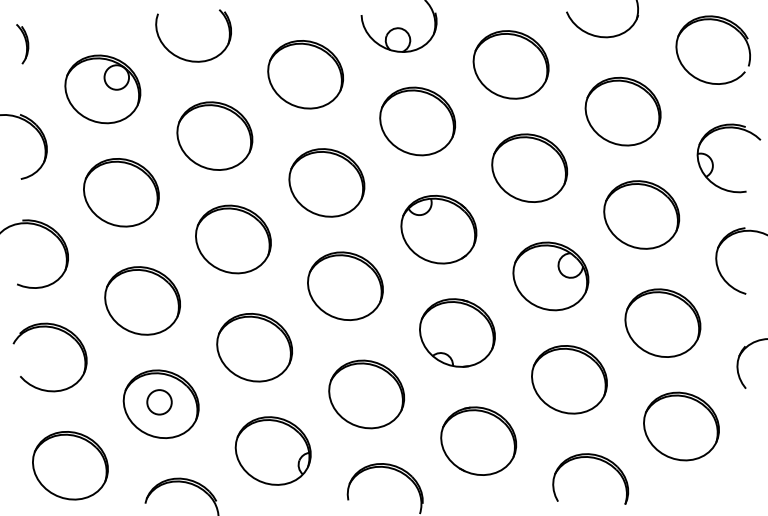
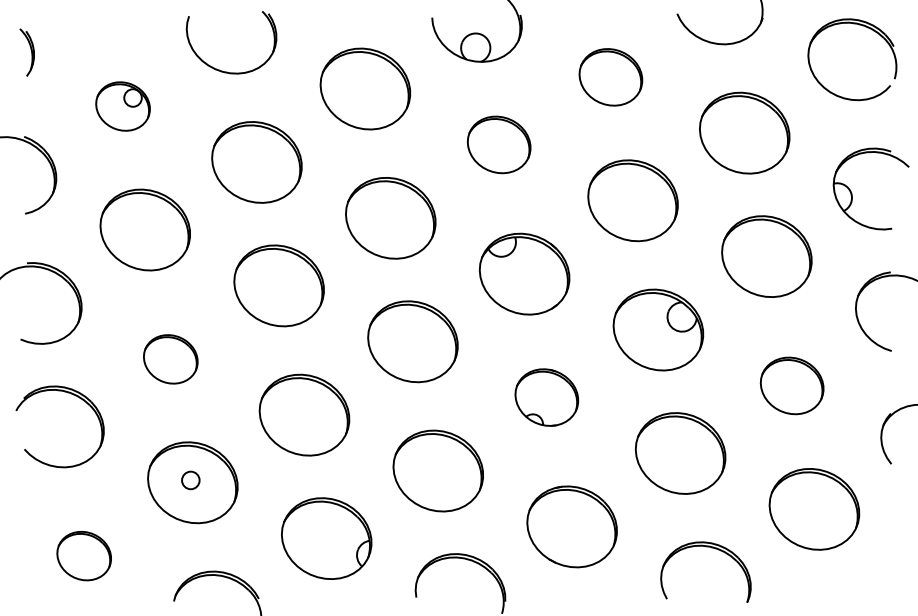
part: (510, 65) -> (610, 77), size x0.7
part: (102, 89) -> (122, 106), size x0.6
part: (417, 121) -> (498, 144), size x0.7
part: (142, 301) -> (170, 359), size x0.6
part: (662, 322) -> (791, 385), size x0.7
part: (457, 332) -> (546, 397), size x0.7
circle: (159, 402) -> (190, 480), size x0.6
part: (69, 465) -> (83, 555), size x0.6

